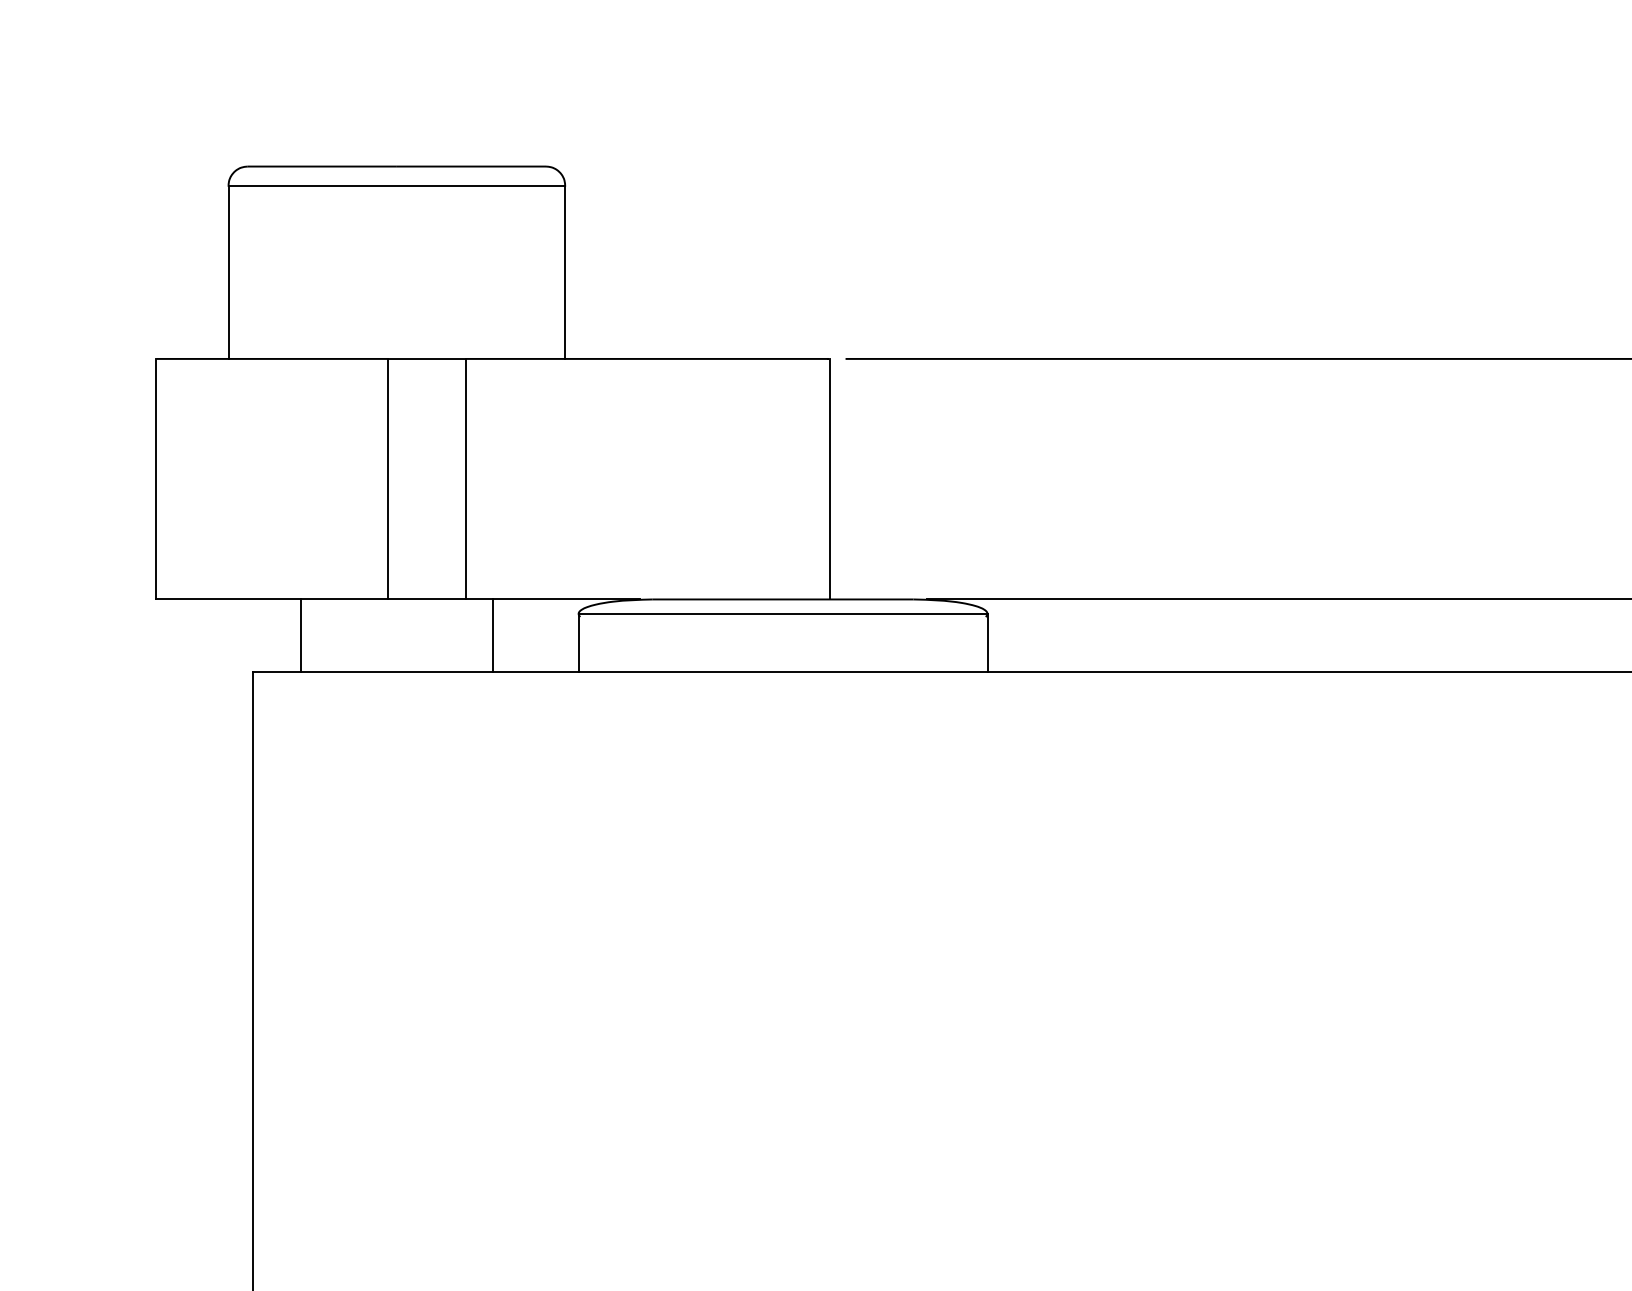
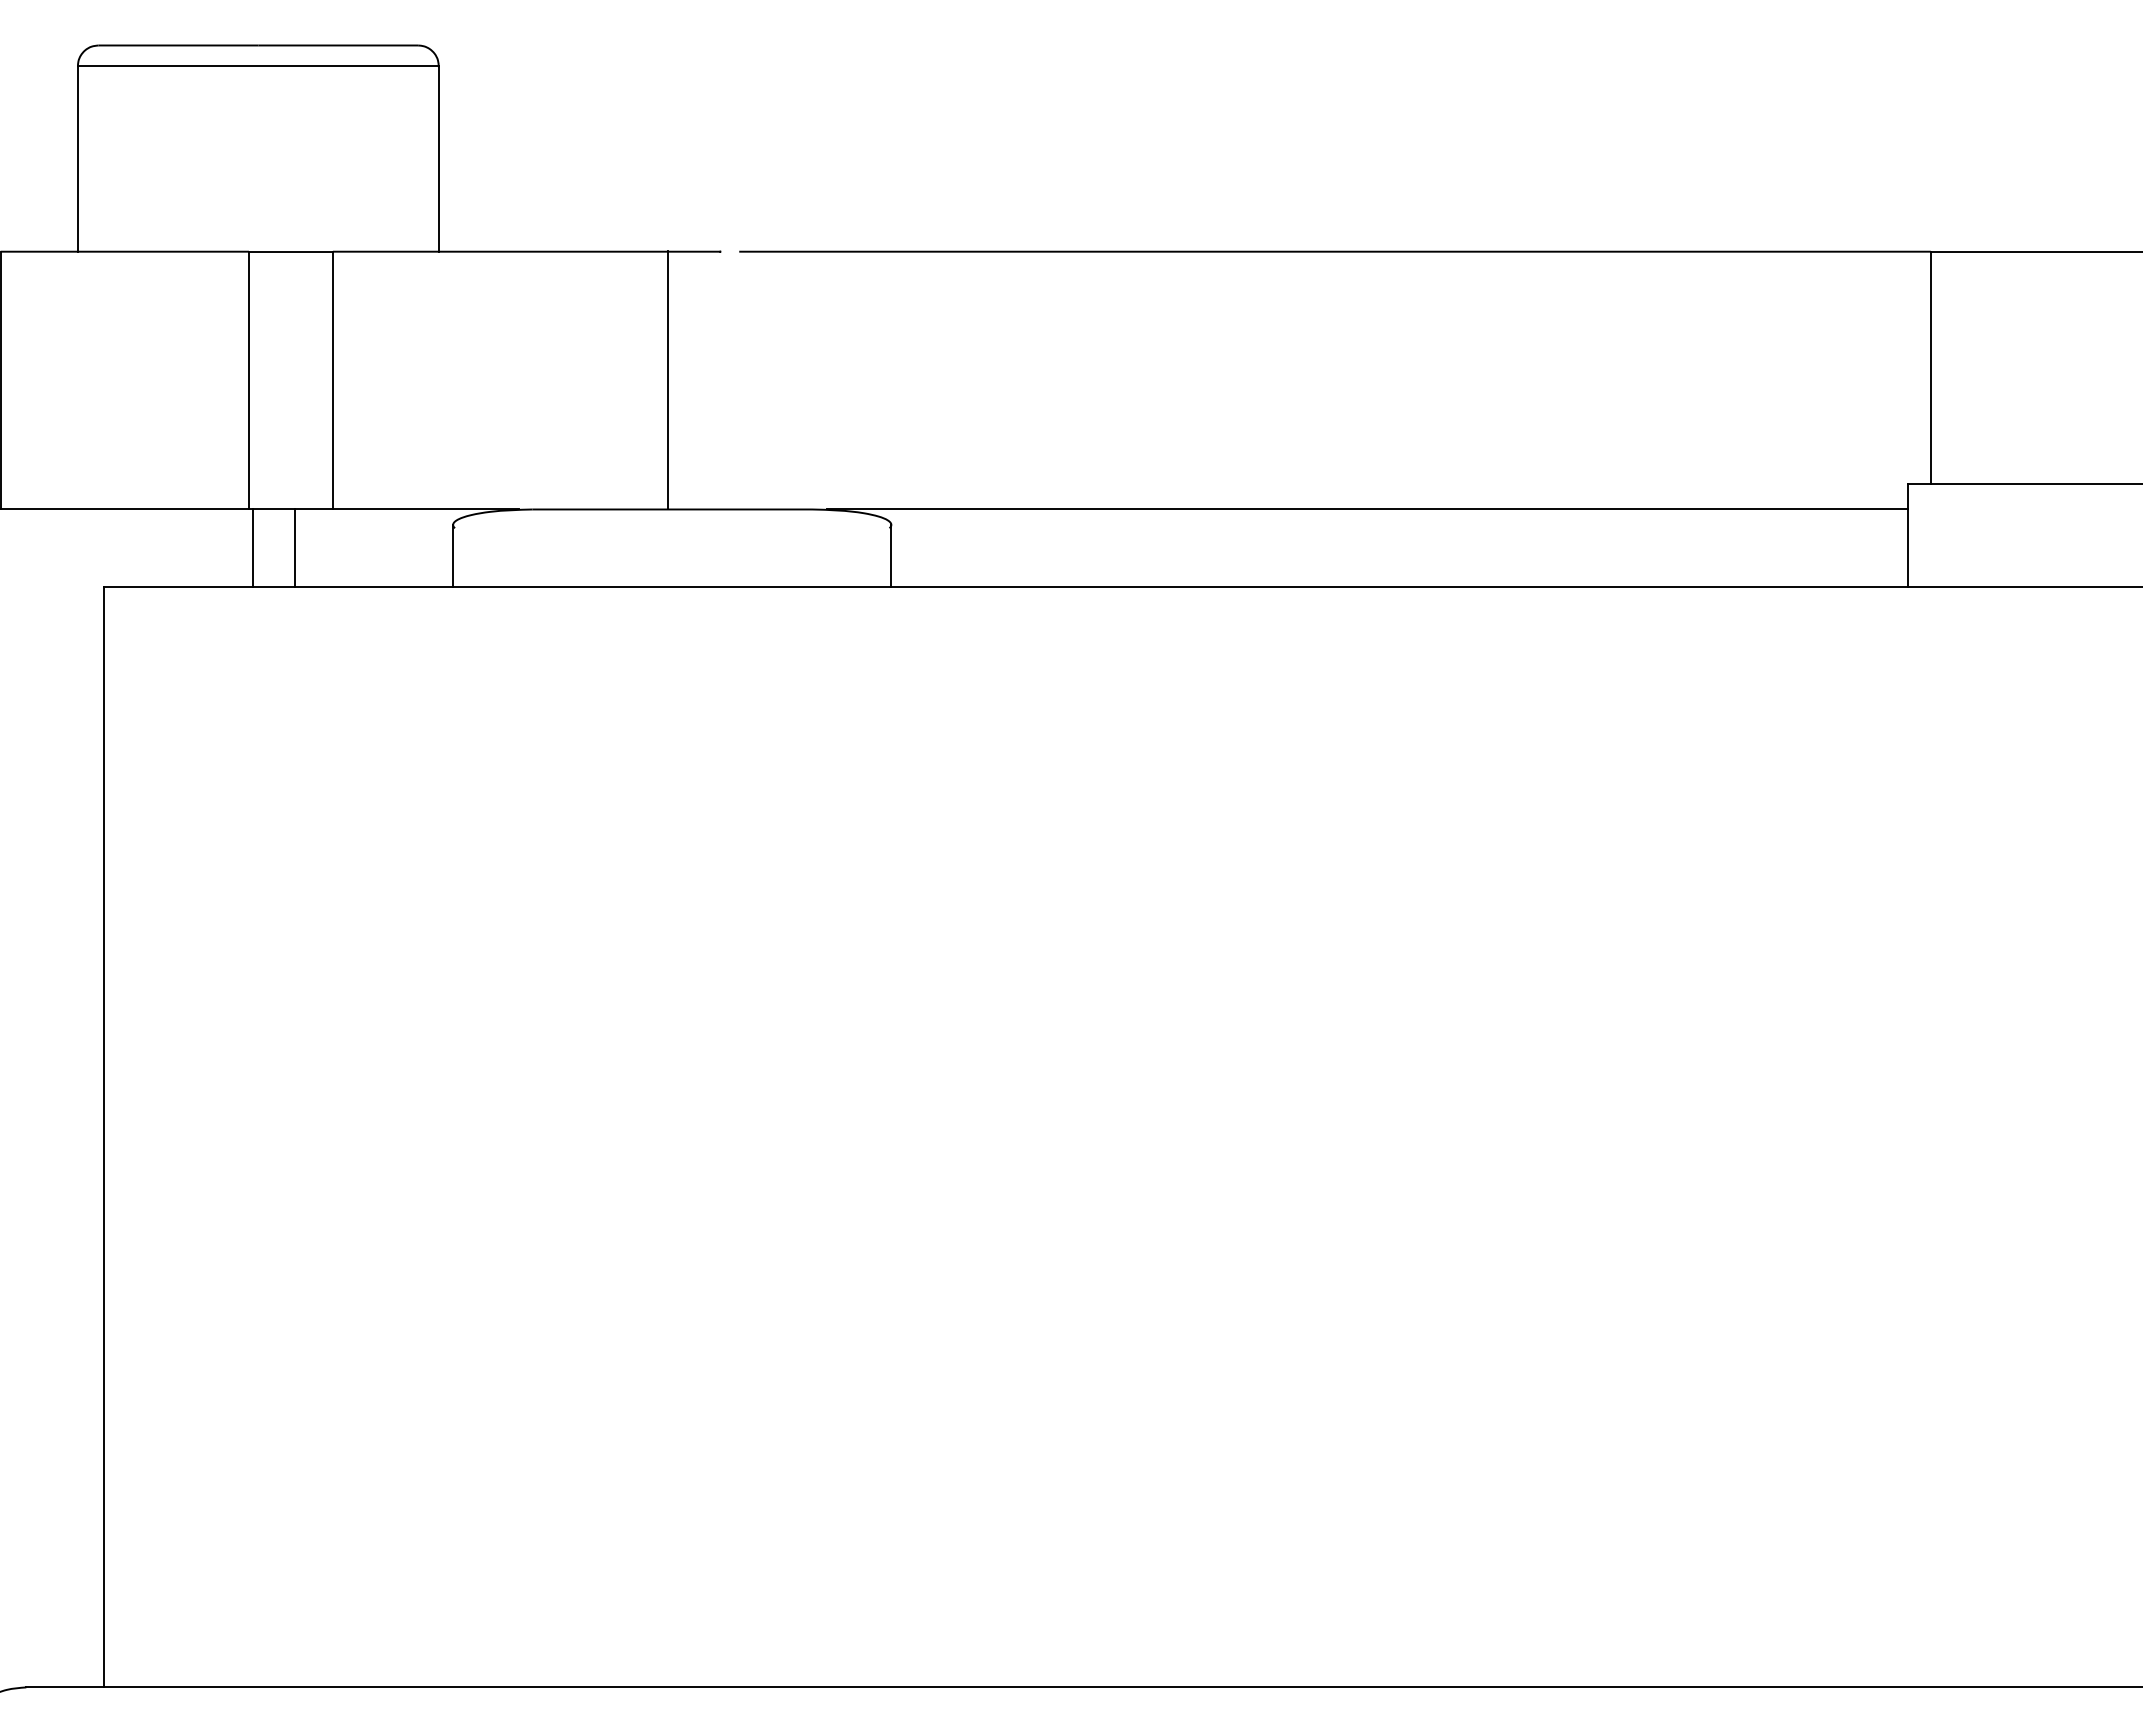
line: (829, 479) -> (668, 380), moved
line: (783, 613) -> (672, 524), removed
line: (300, 634) -> (253, 547), moved
line: (493, 634) -> (295, 547), moved

